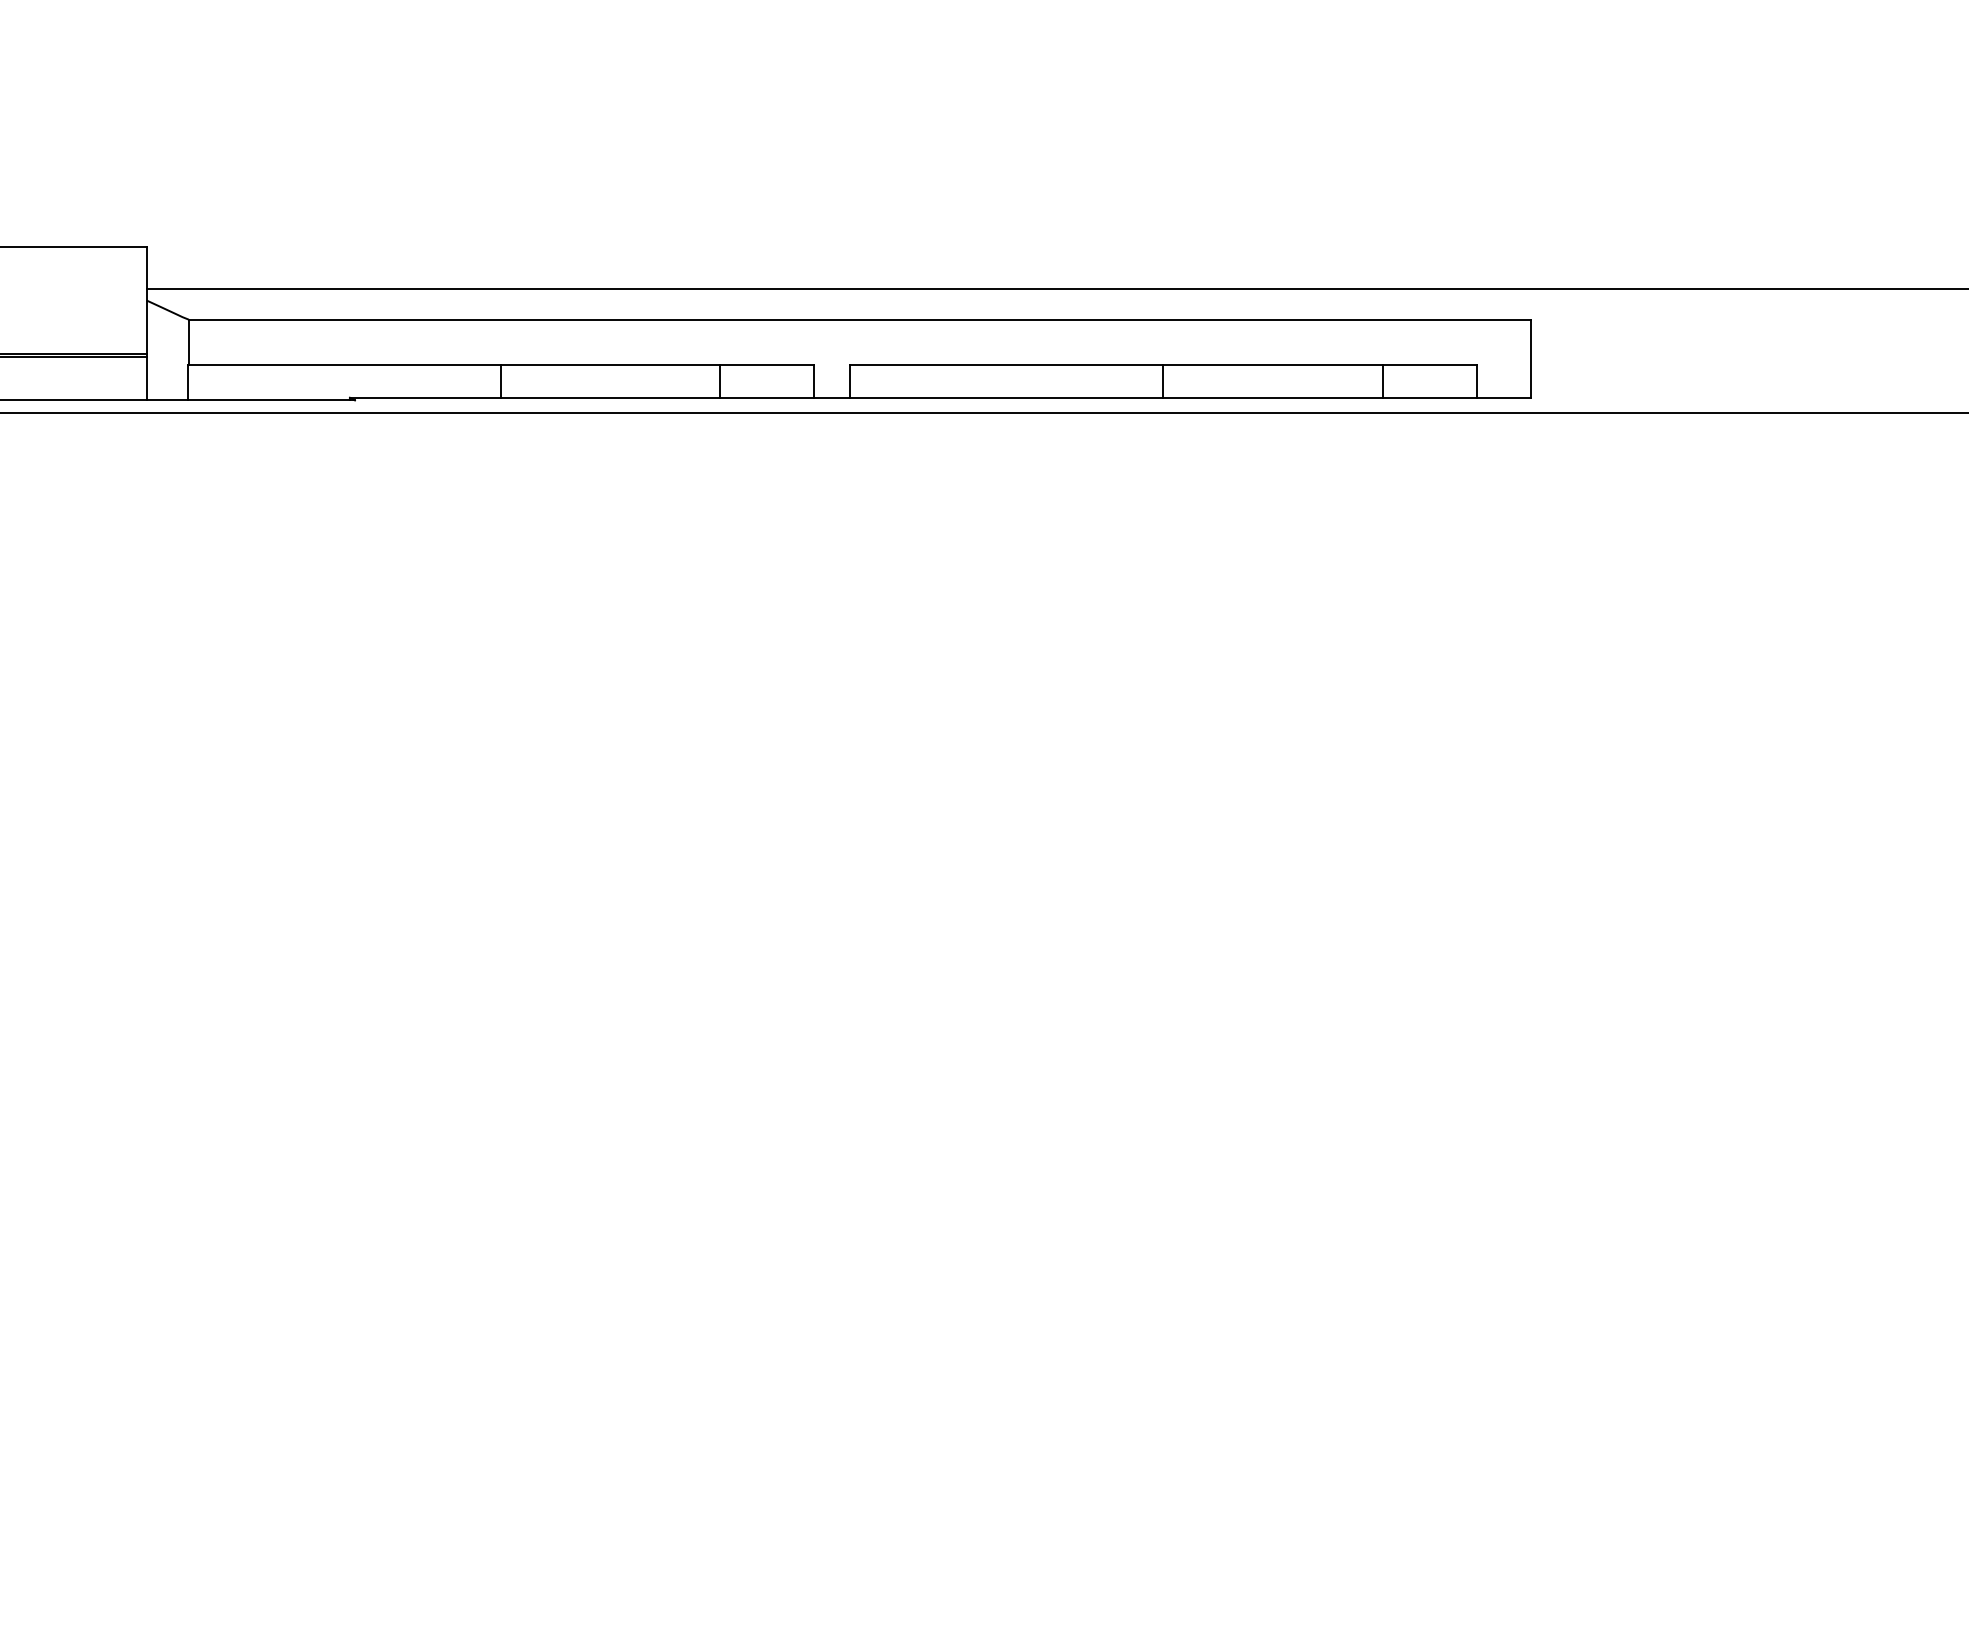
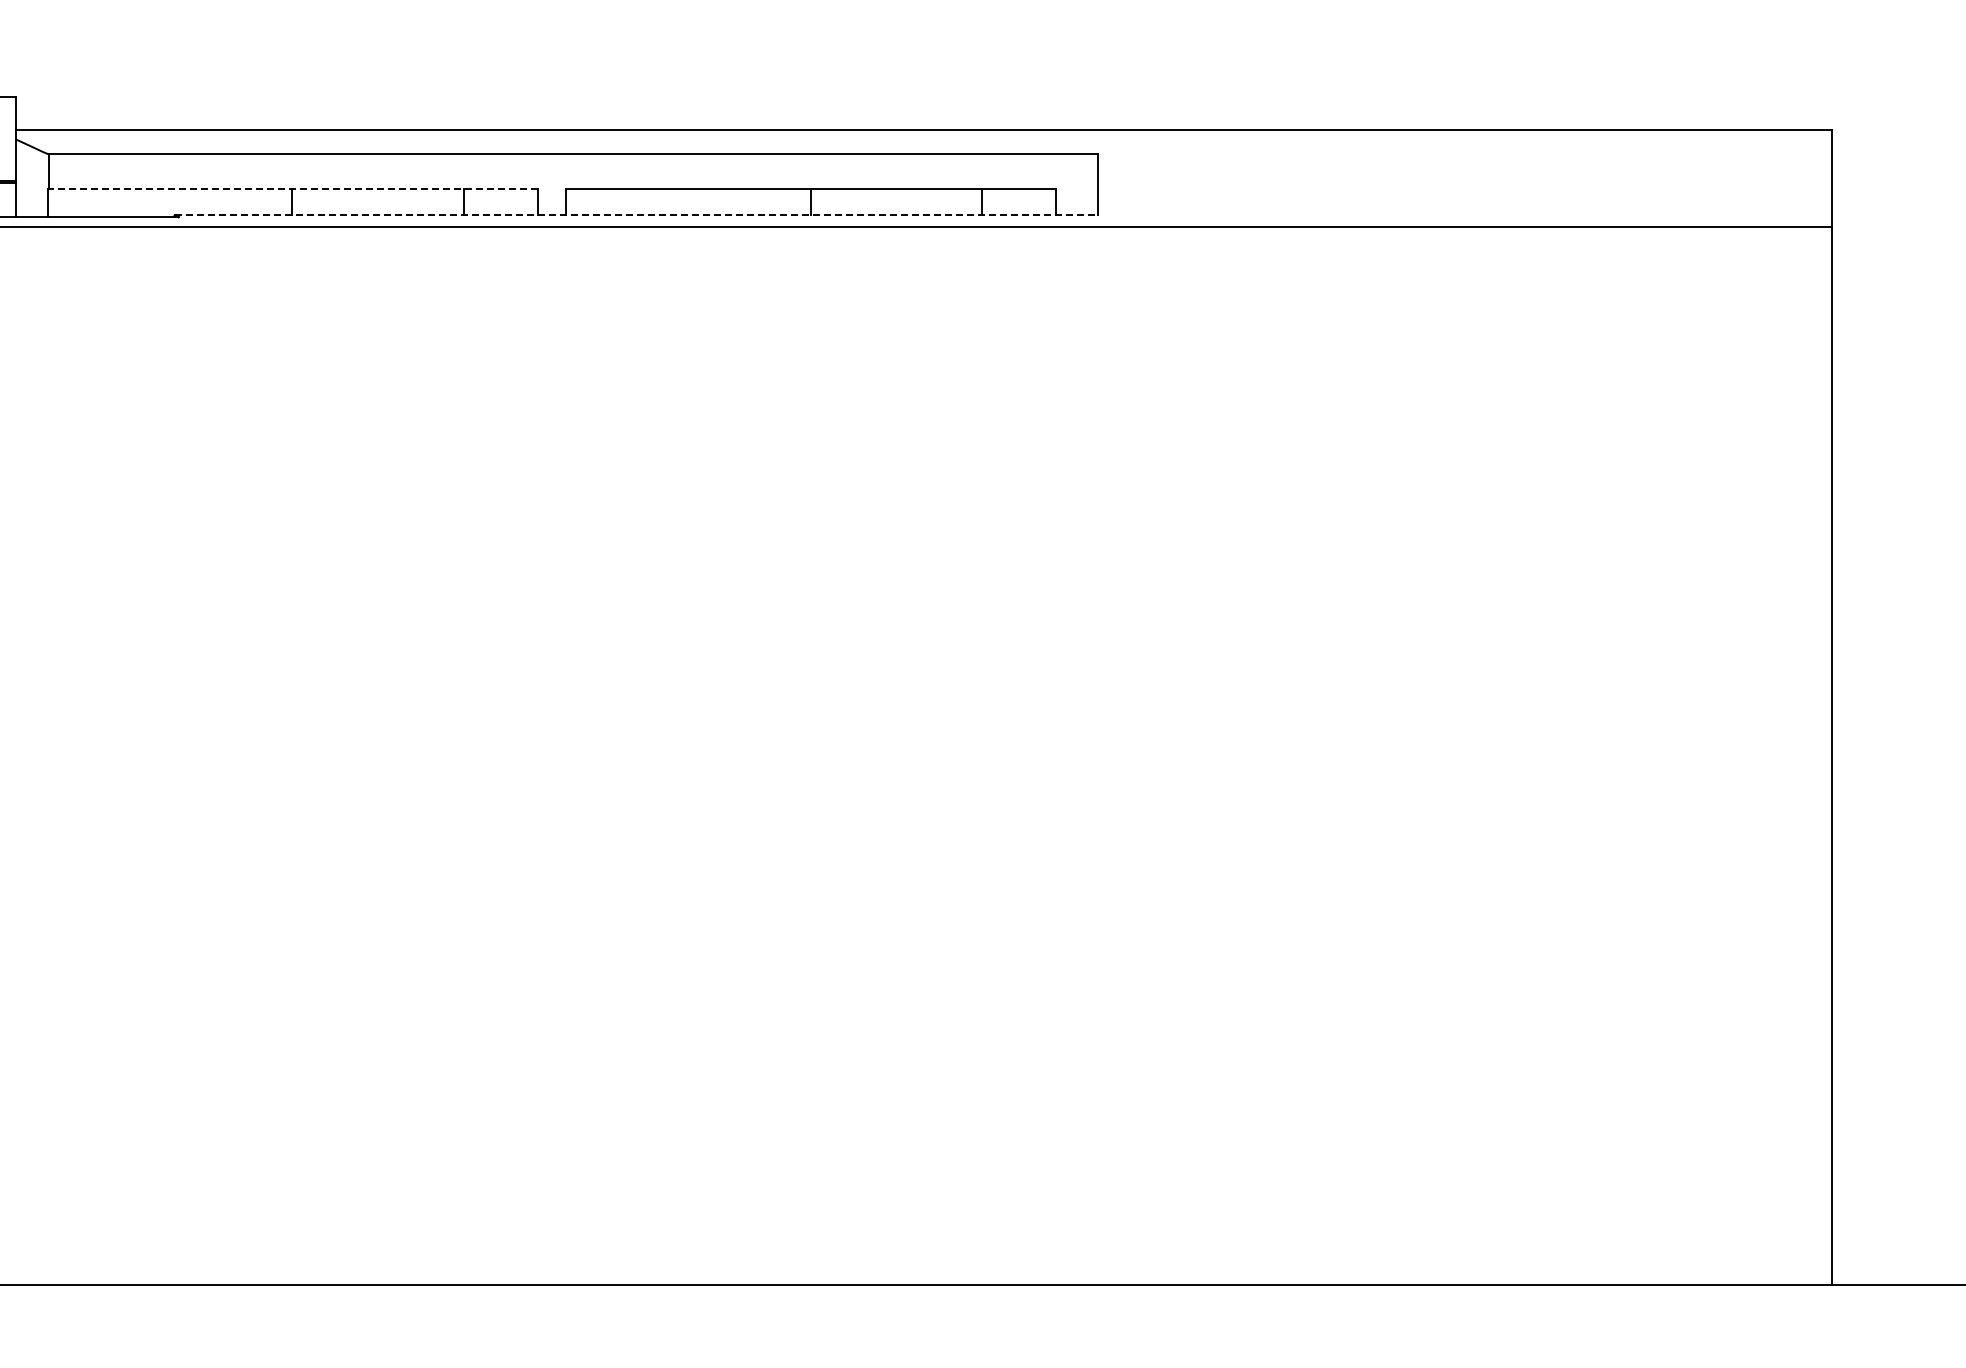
line: (500, 364) -> (292, 189), solid -> dashed
line: (940, 397) -> (636, 215), solid -> dashed

